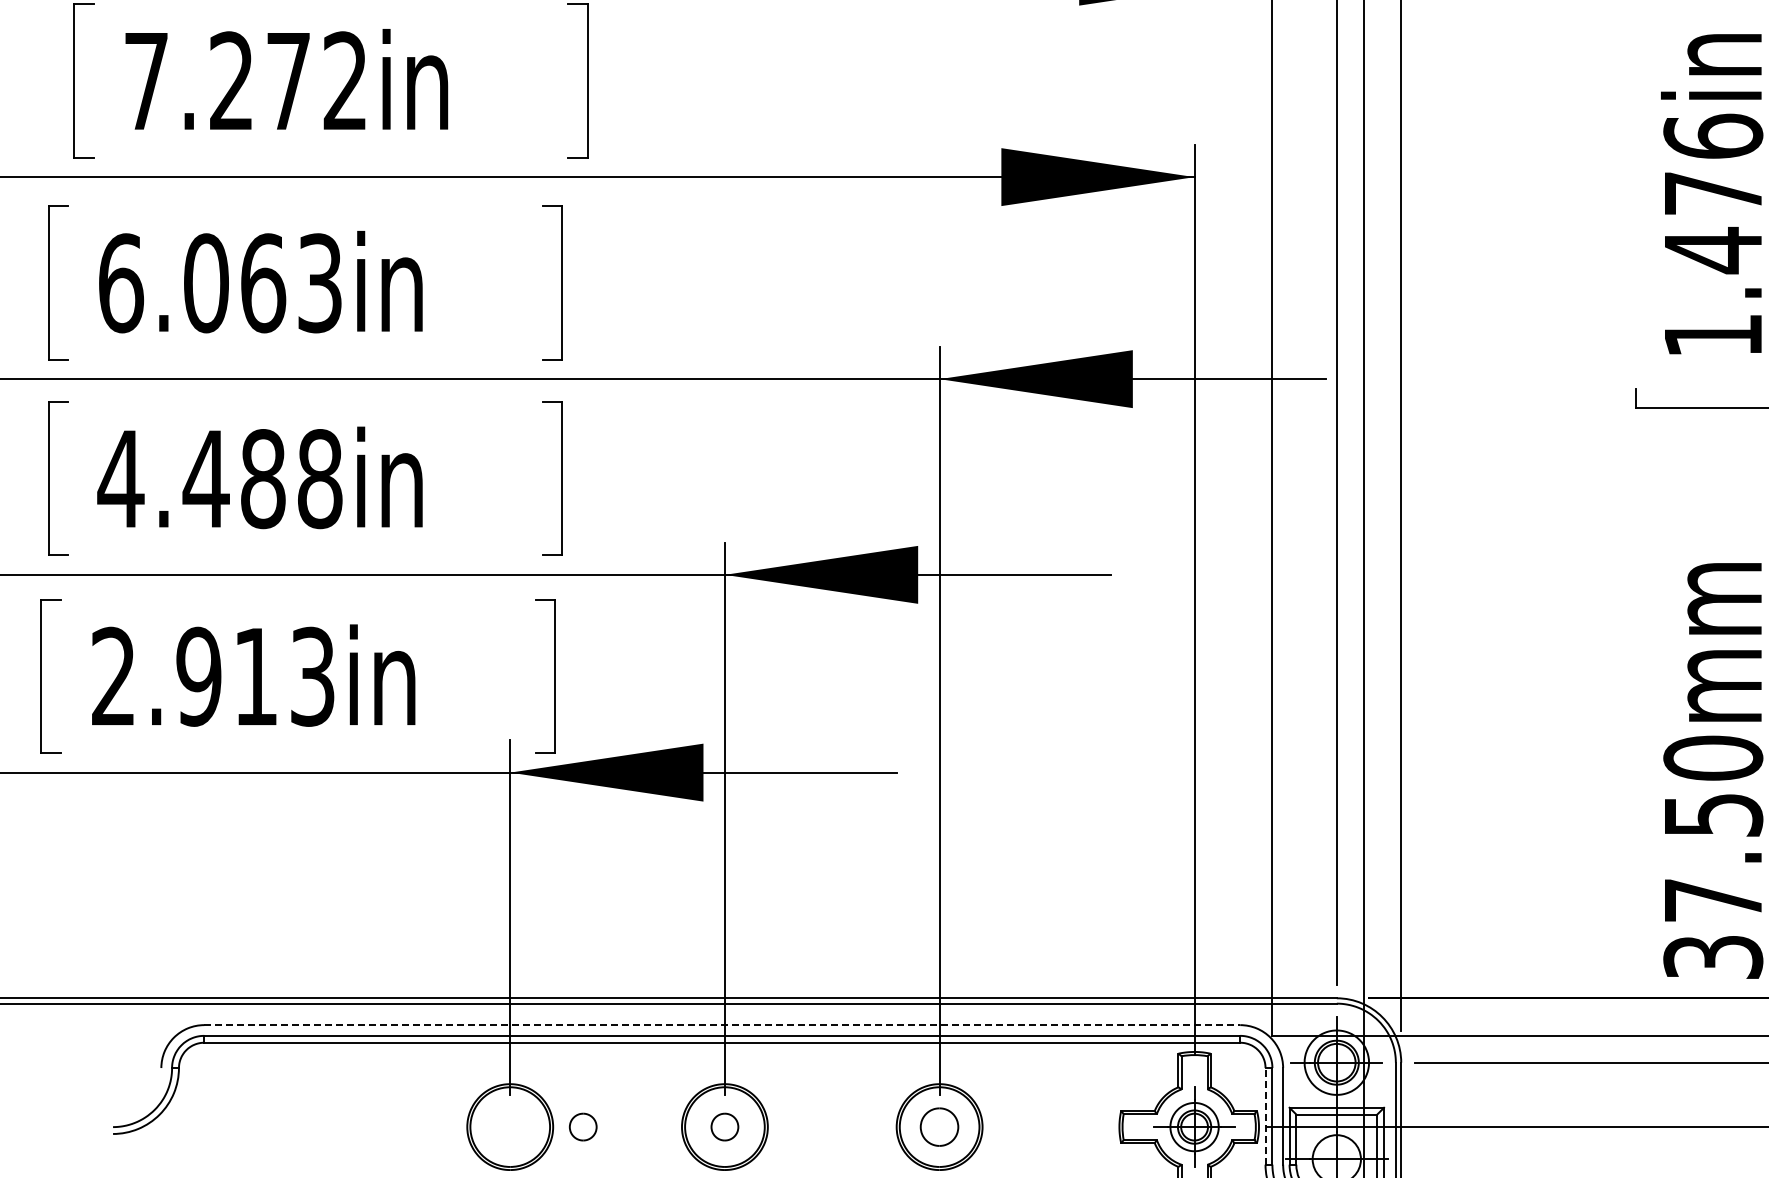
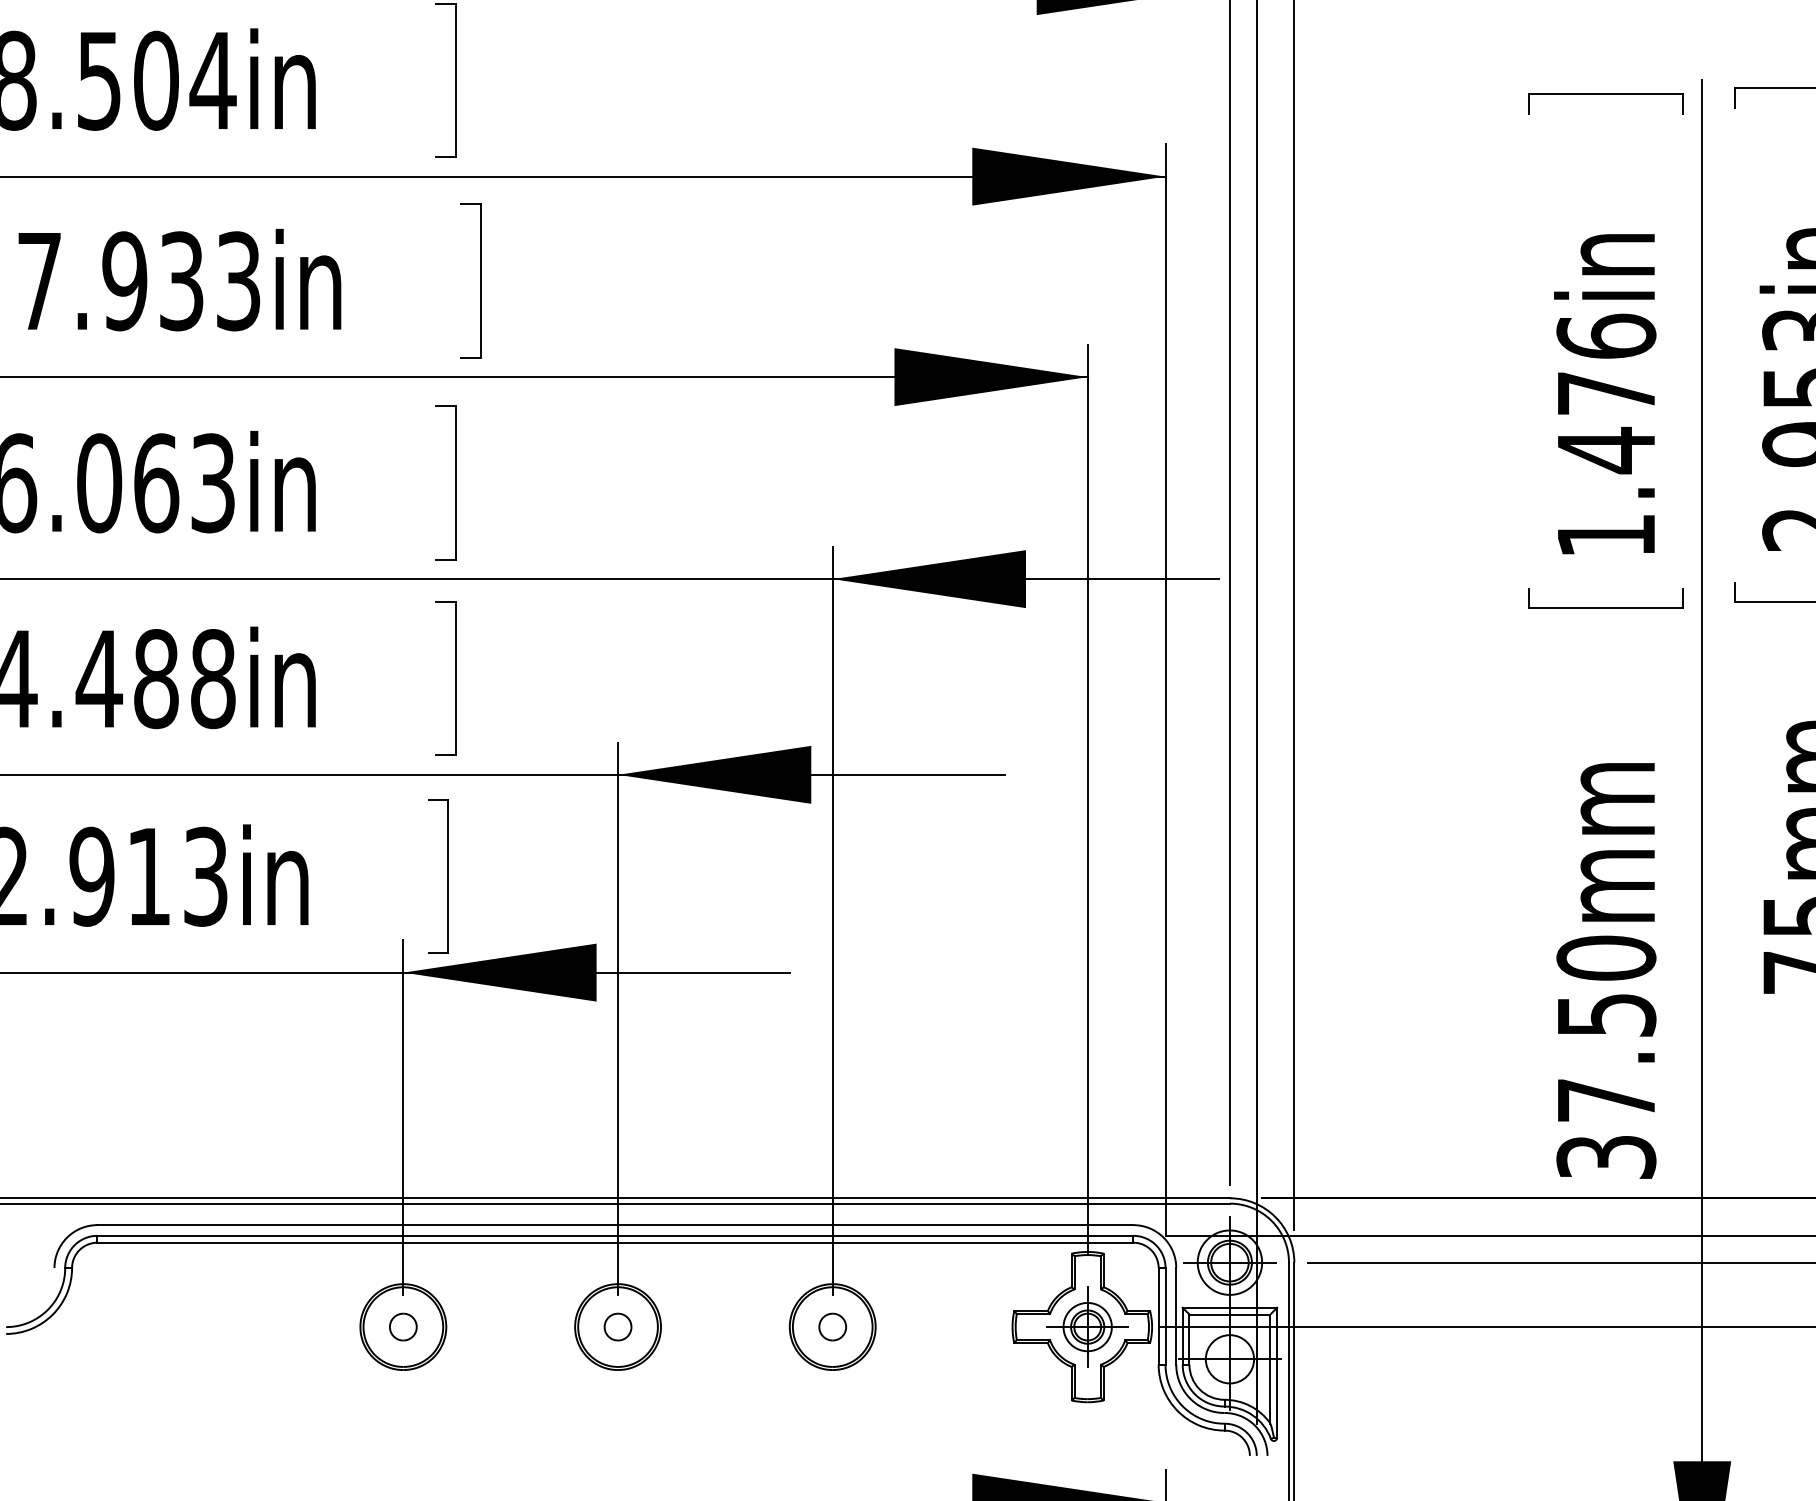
text: (288, 81) -> (181, 281), 7.272in -> 7.933in
line: (722, 1025) -> (615, 1225), dashed -> solid
line: (1265, 1115) -> (1158, 1315), dashed -> solid
part: (583, 1126) -> (403, 1326), moved
part: (939, 1126) -> (832, 1326), size x0.71

